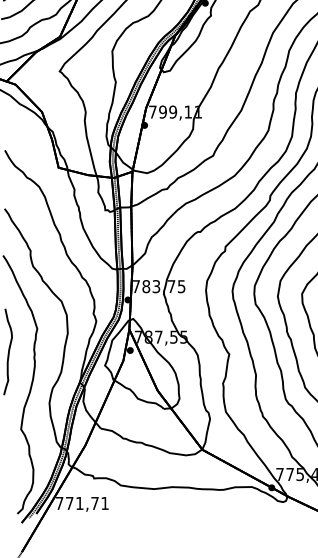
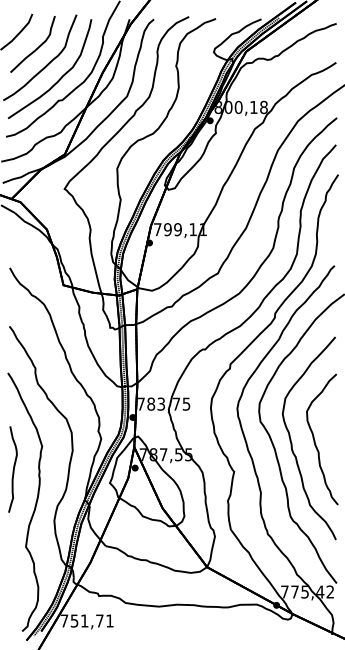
text: (69, 502) -> (74, 620), 771,71 -> 751,71

